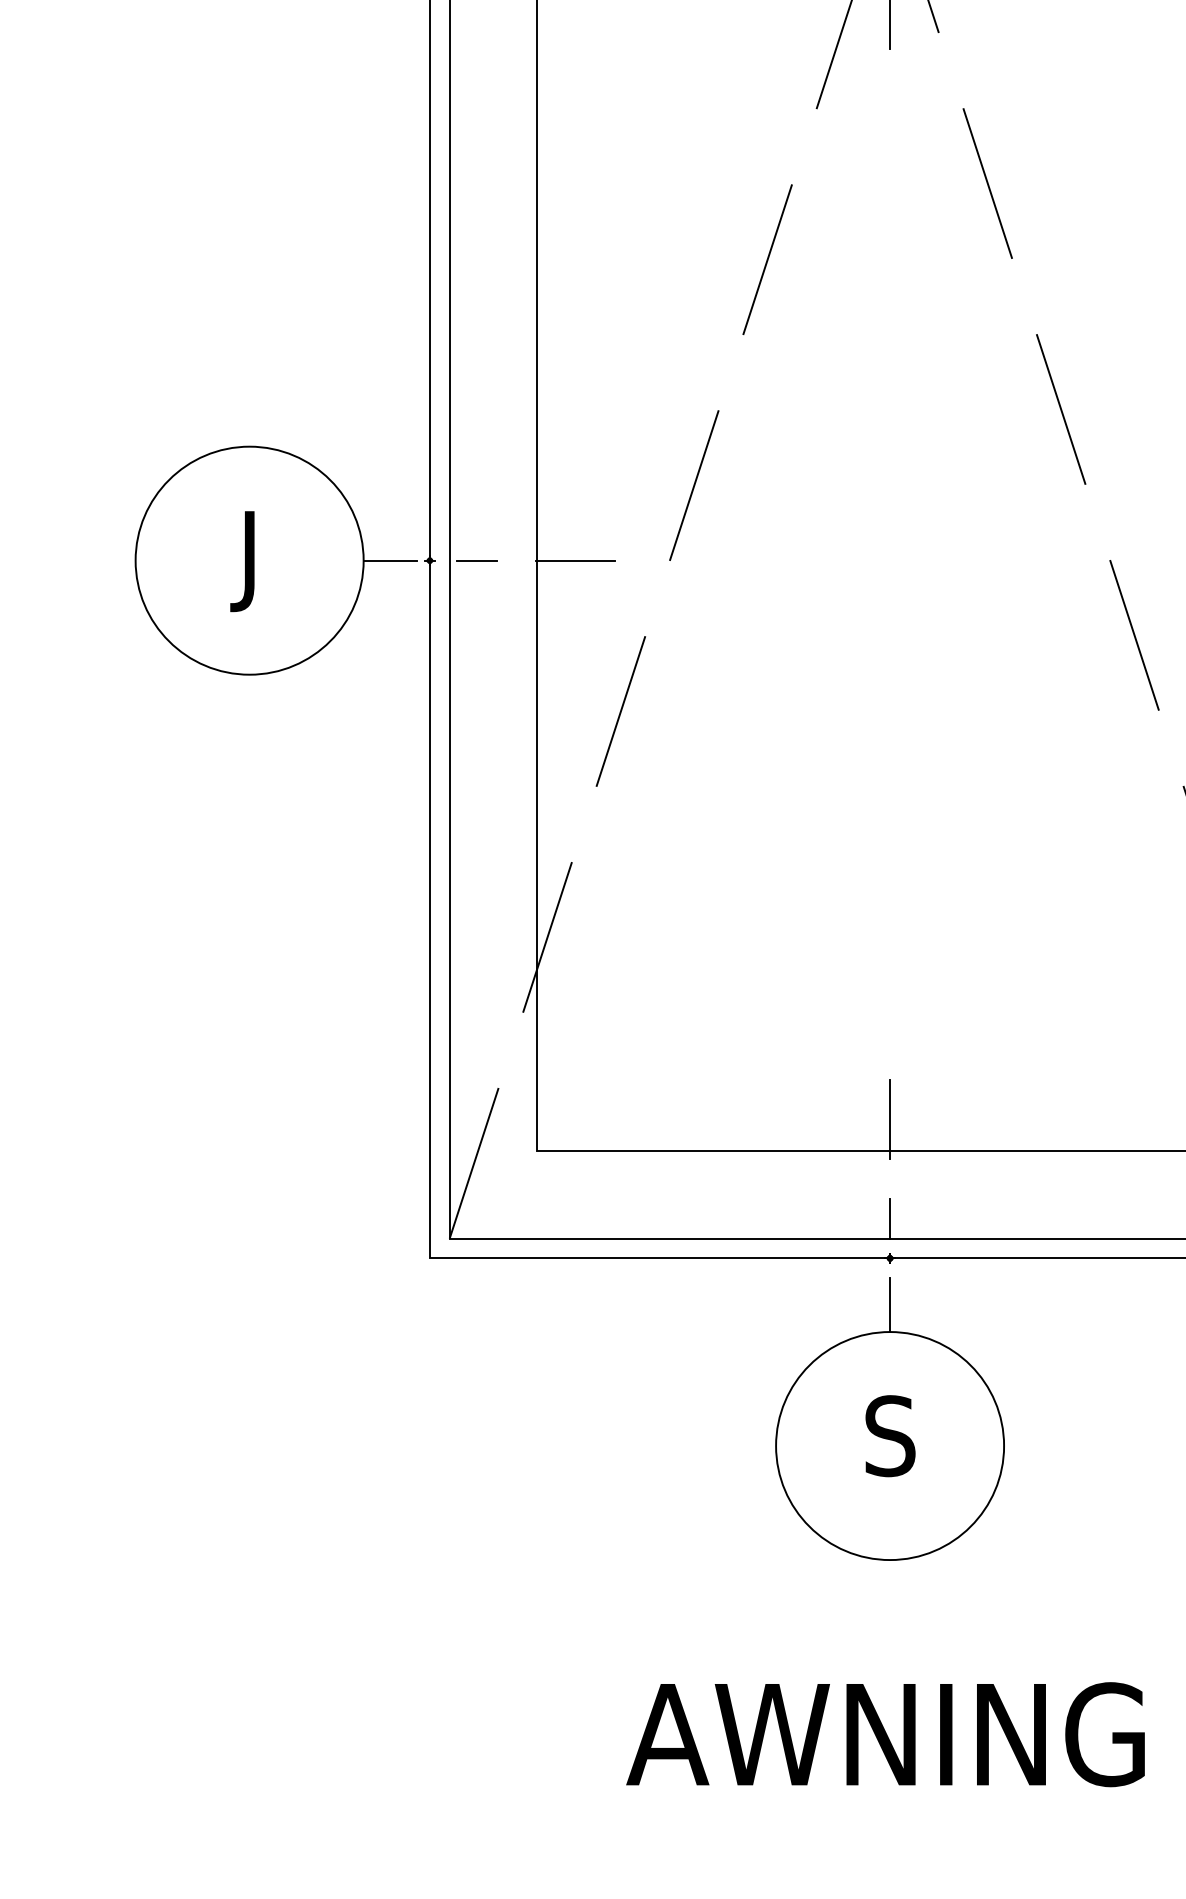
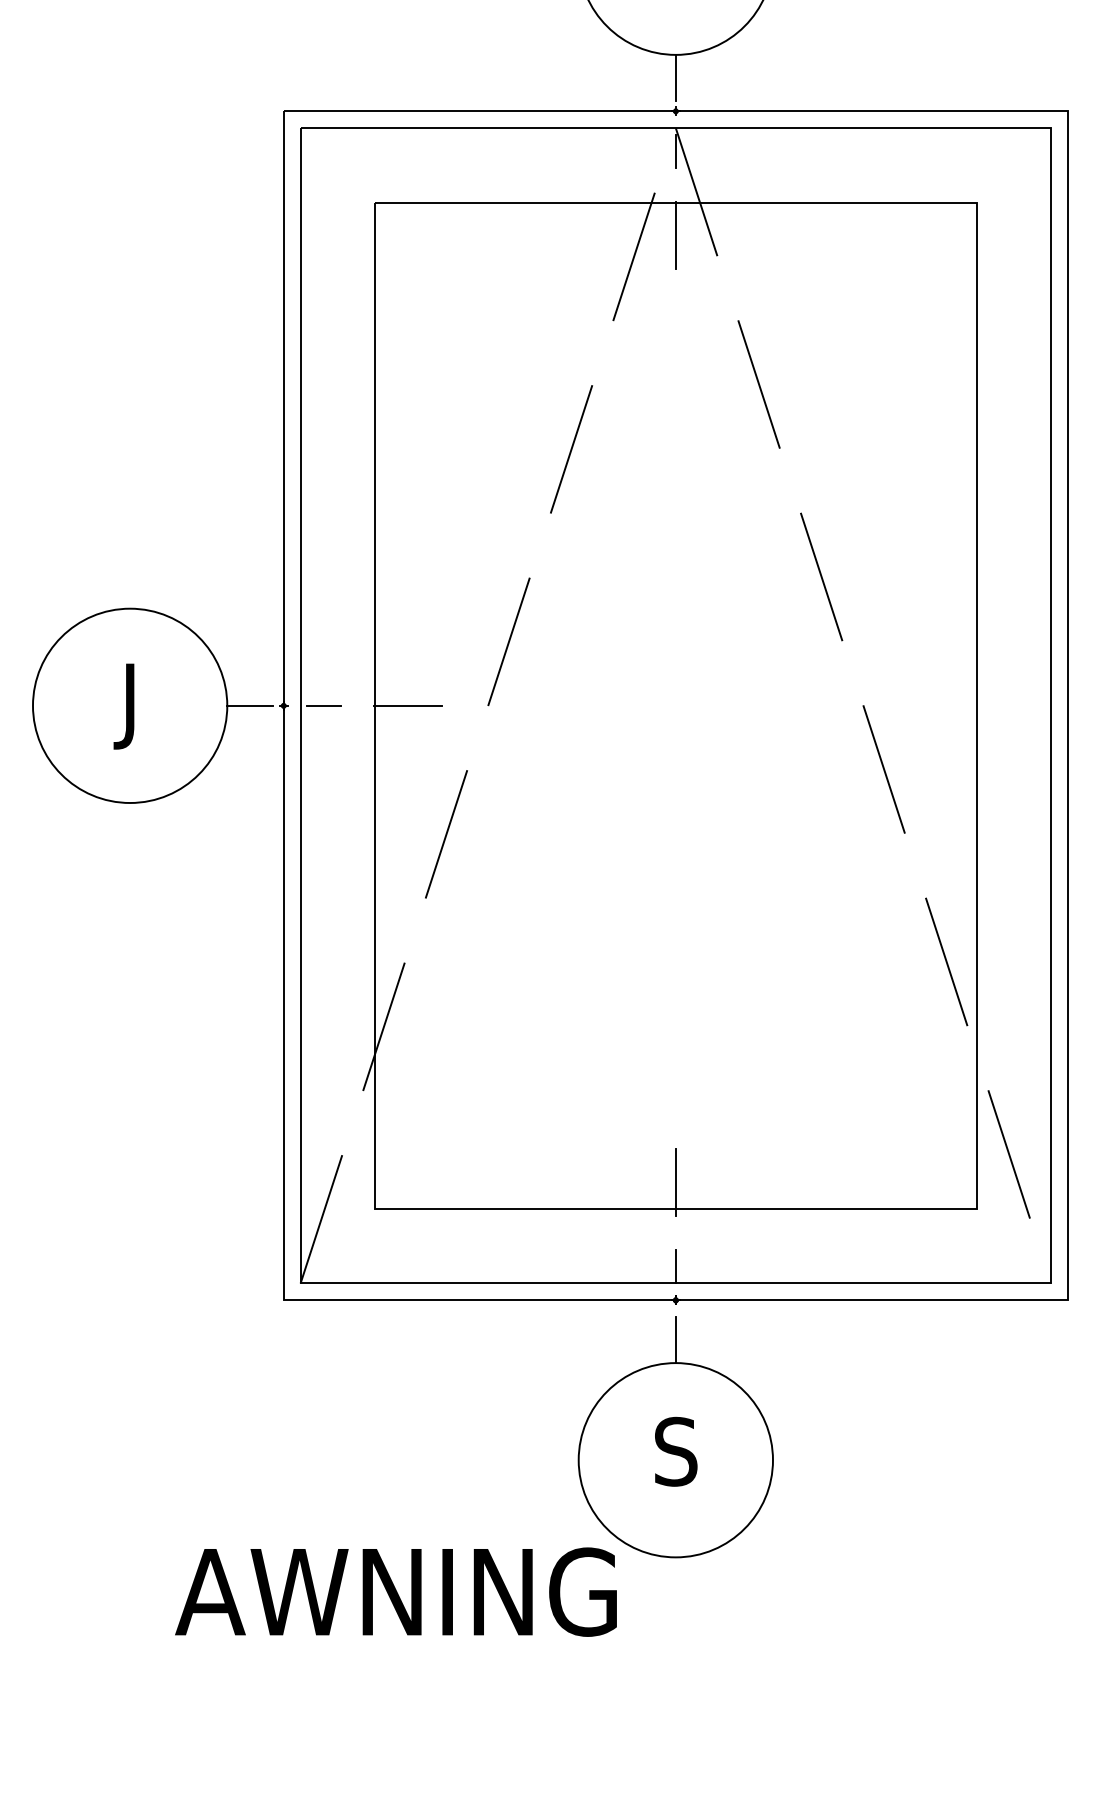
text: (884, 1733) -> (395, 1591), moved

